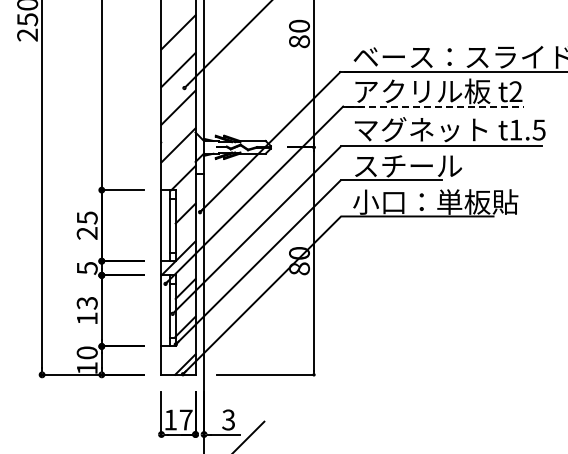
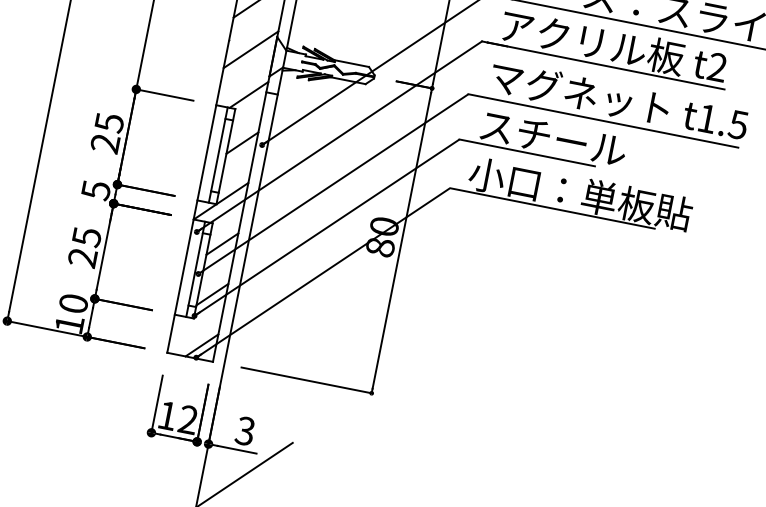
line: (436, 106) -> (607, 66), dashed -> solid
text: (86, 311) -> (83, 248), 13 -> 25
text: (185, 419) -> (187, 419), 17 -> 12

